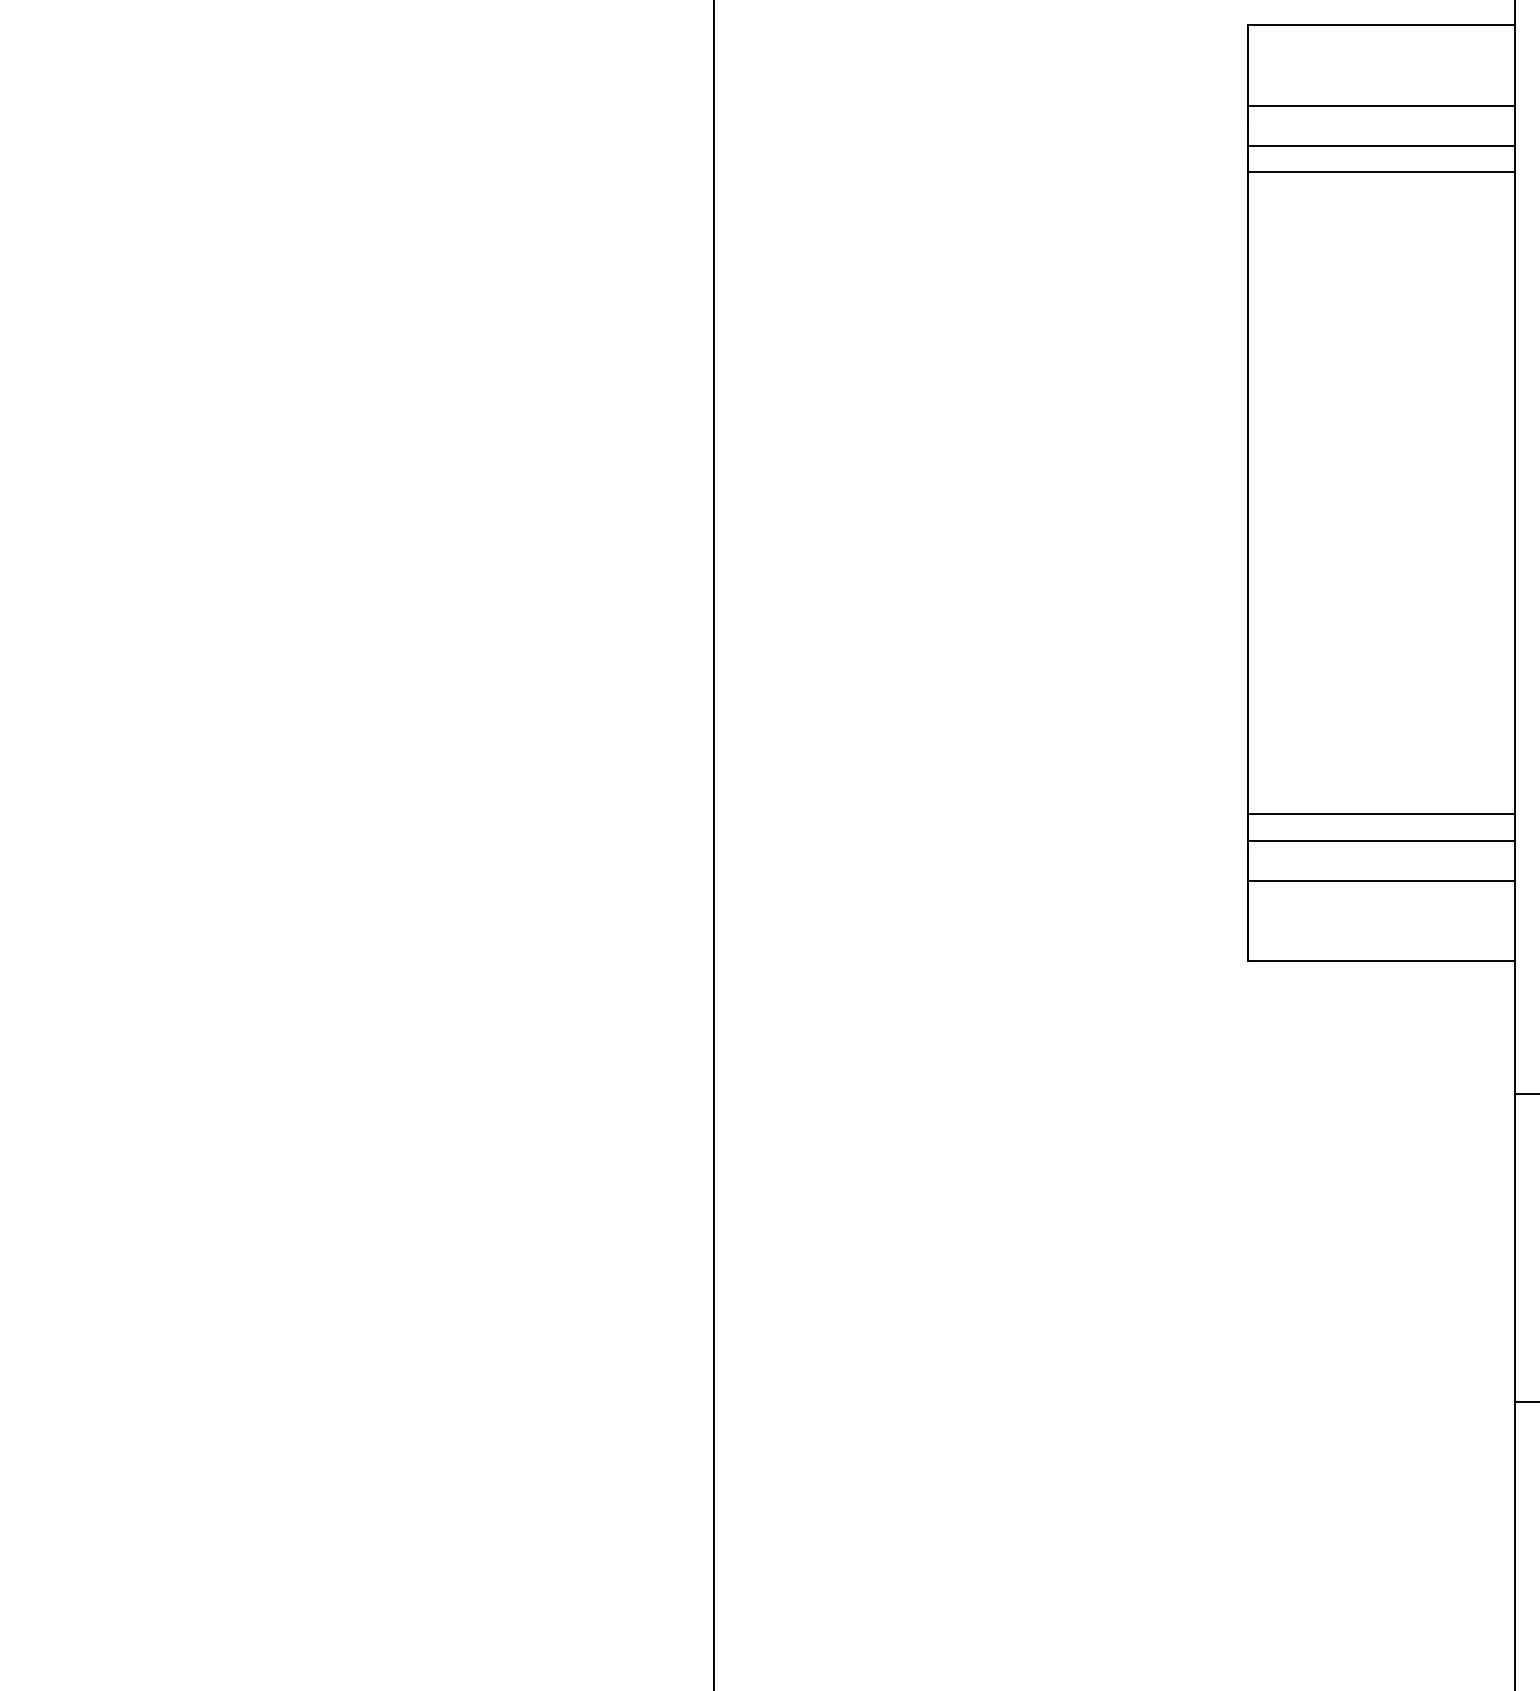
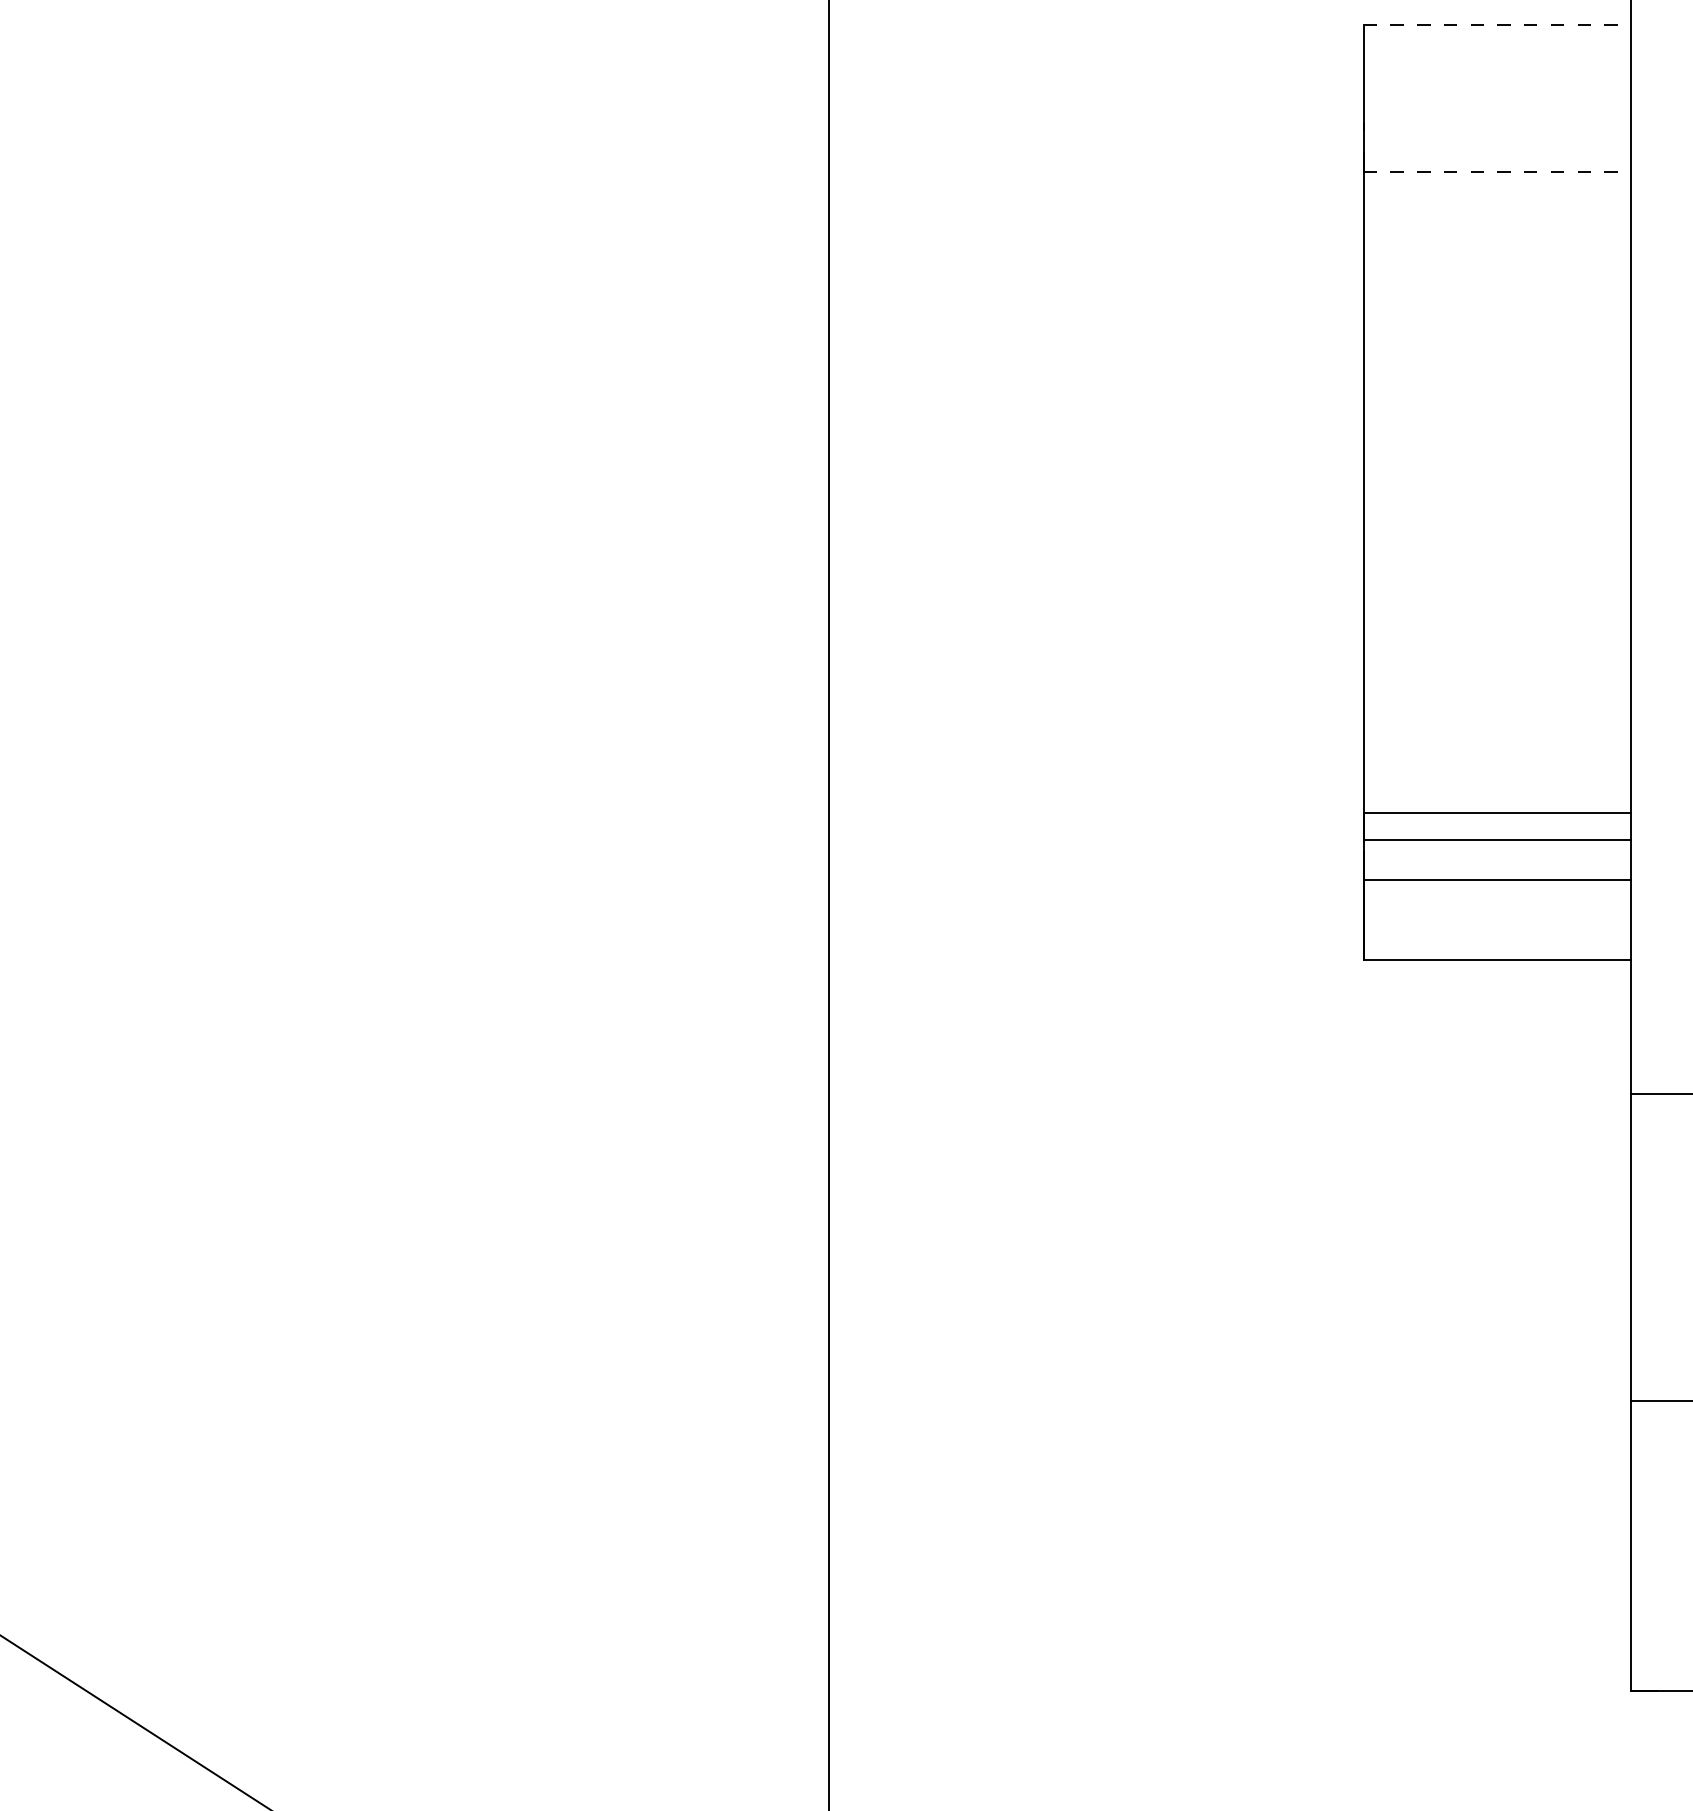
line: (1381, 25) -> (1497, 24), solid -> dashed
line: (1380, 106) -> (1496, 105), removed
line: (1380, 146) -> (1496, 145), removed
line: (1381, 172) -> (1497, 171), solid -> dashed

